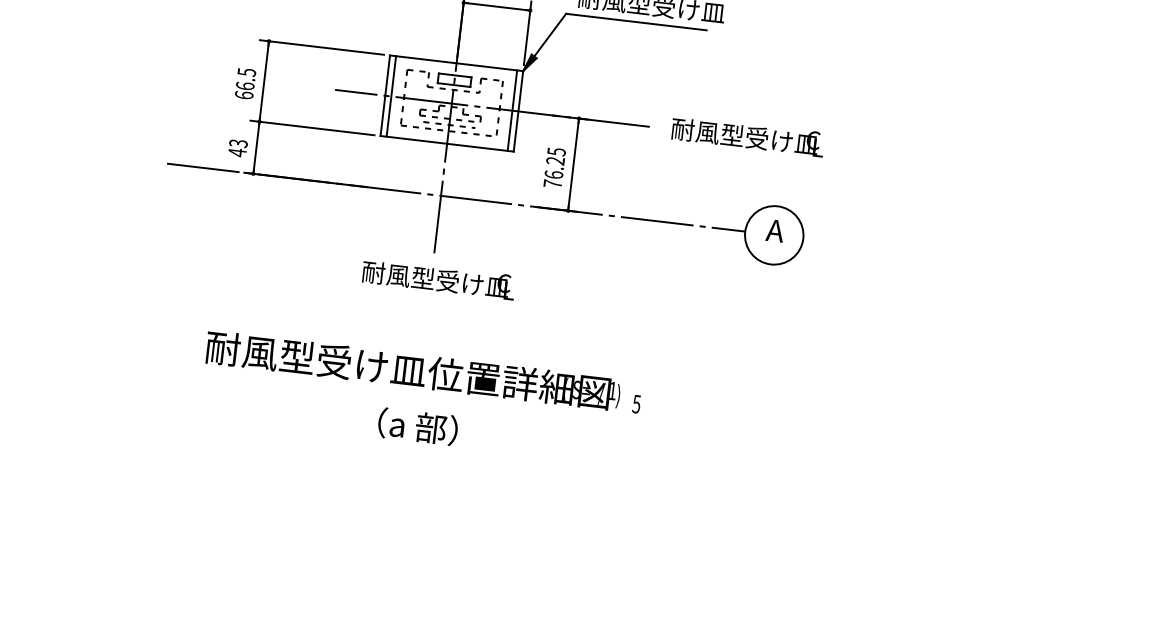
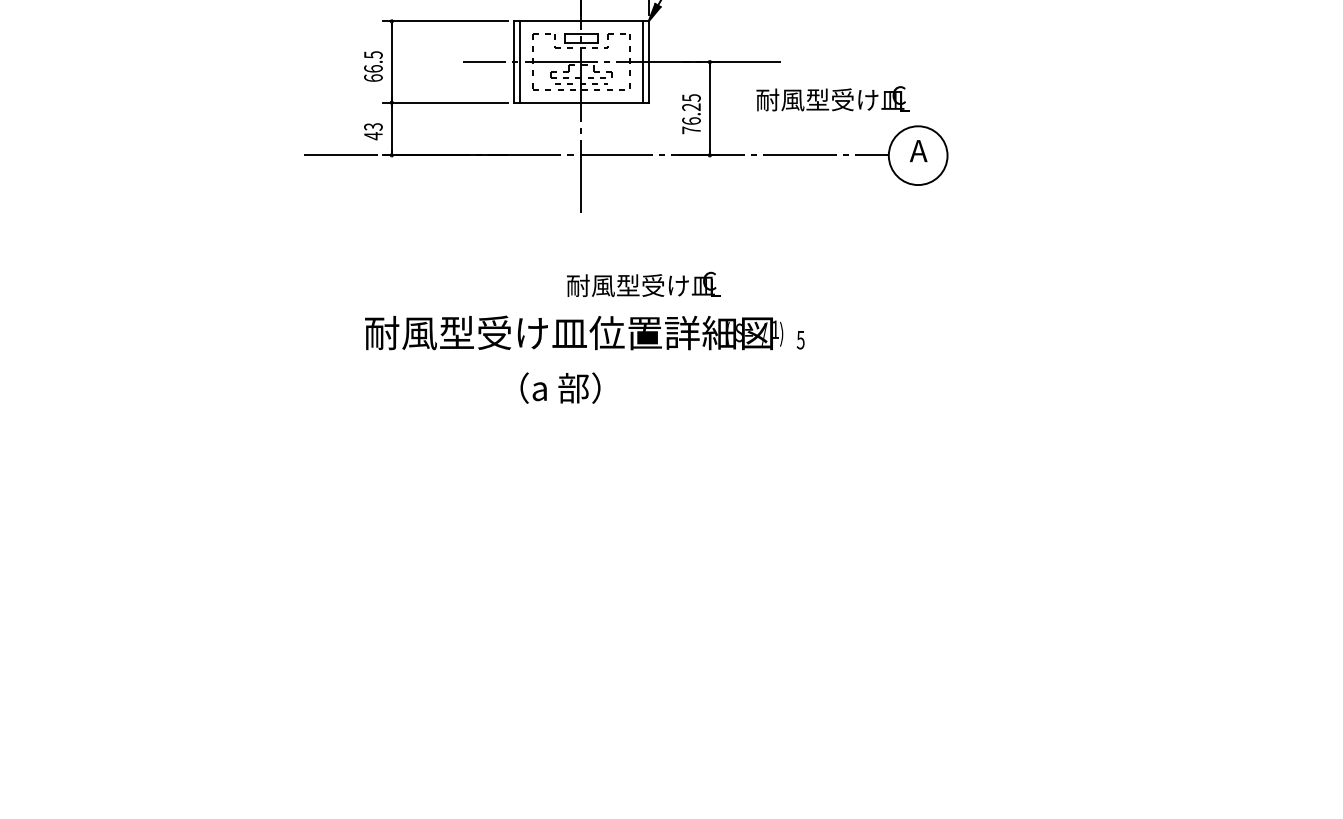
text: (747, 135) -> (832, 98), moved
text: (438, 278) -> (643, 283), moved
text: (418, 426) -> (560, 387), moved

